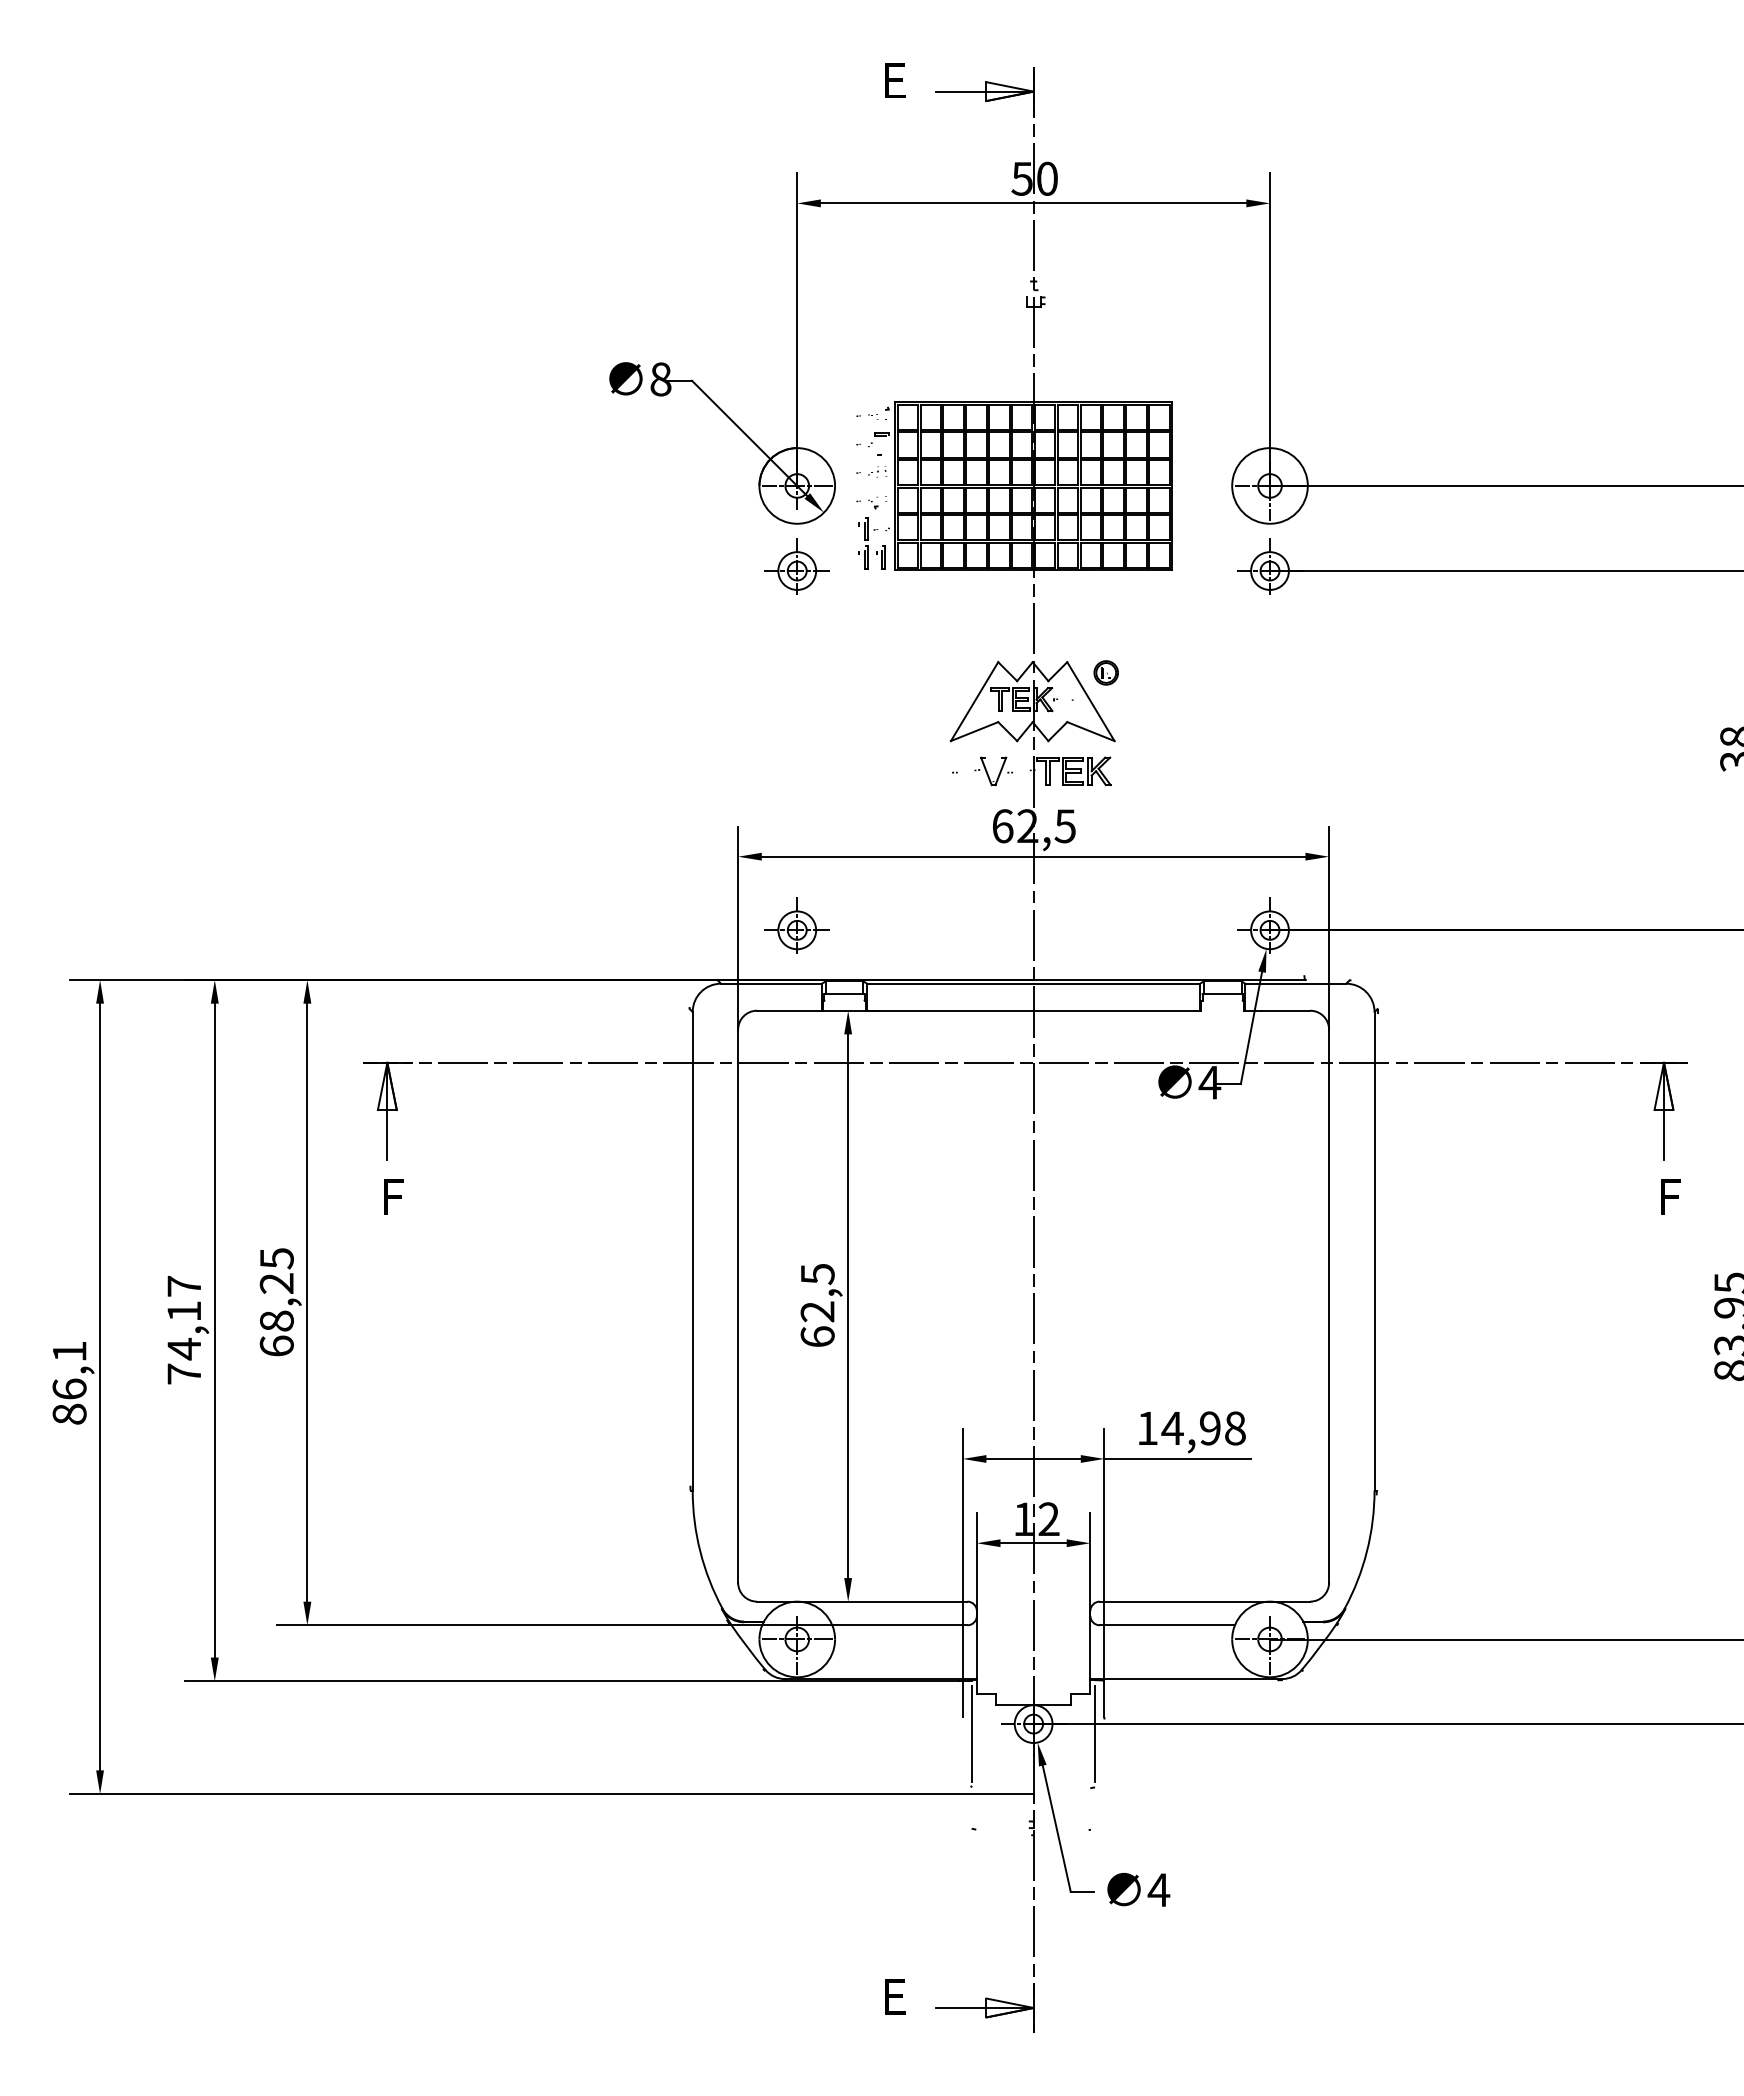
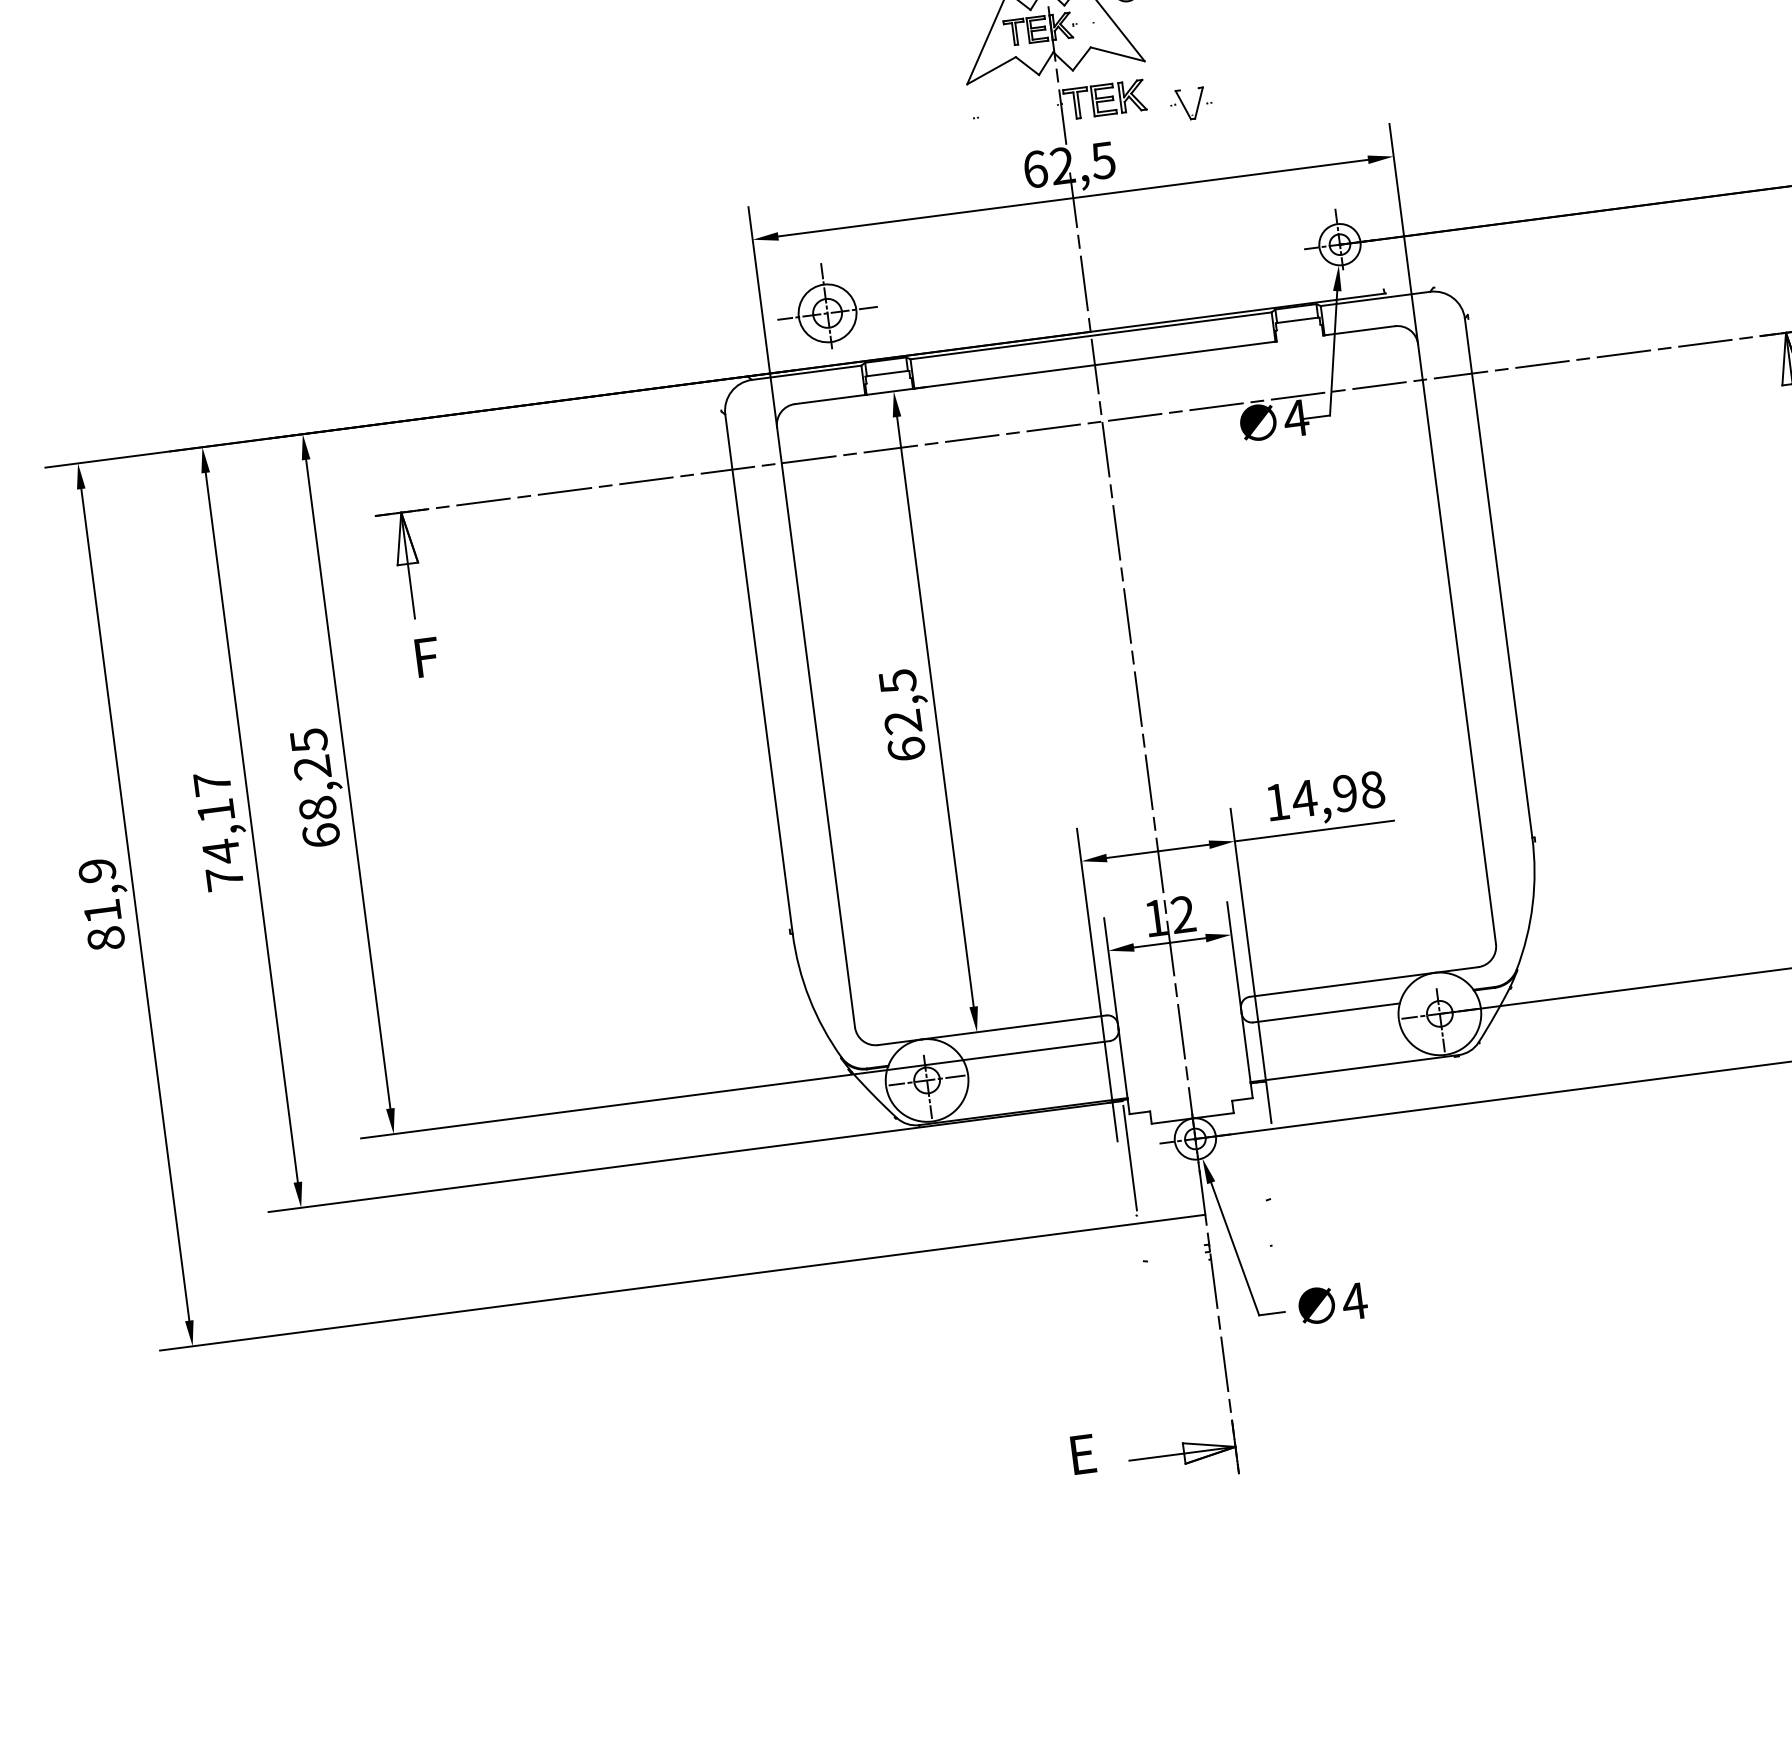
part: (993, 771) -> (1191, 104), moved
part: (796, 925) -> (825, 306), size x1.4
text: (69, 1370) -> (99, 891), 86,1 -> 81,9
line: (1095, 1733) -> (1263, 1140), removed

